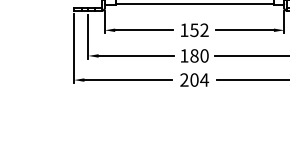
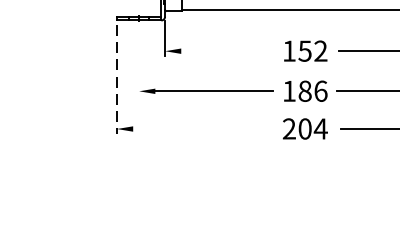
line: (144, 30) -> (227, 51), removed
line: (88, 36) -> (139, 60), removed
line: (74, 48) -> (117, 79), solid -> dashed
text: (204, 55) -> (320, 90), 180 -> 186
line: (128, 80) -> (202, 129), removed

